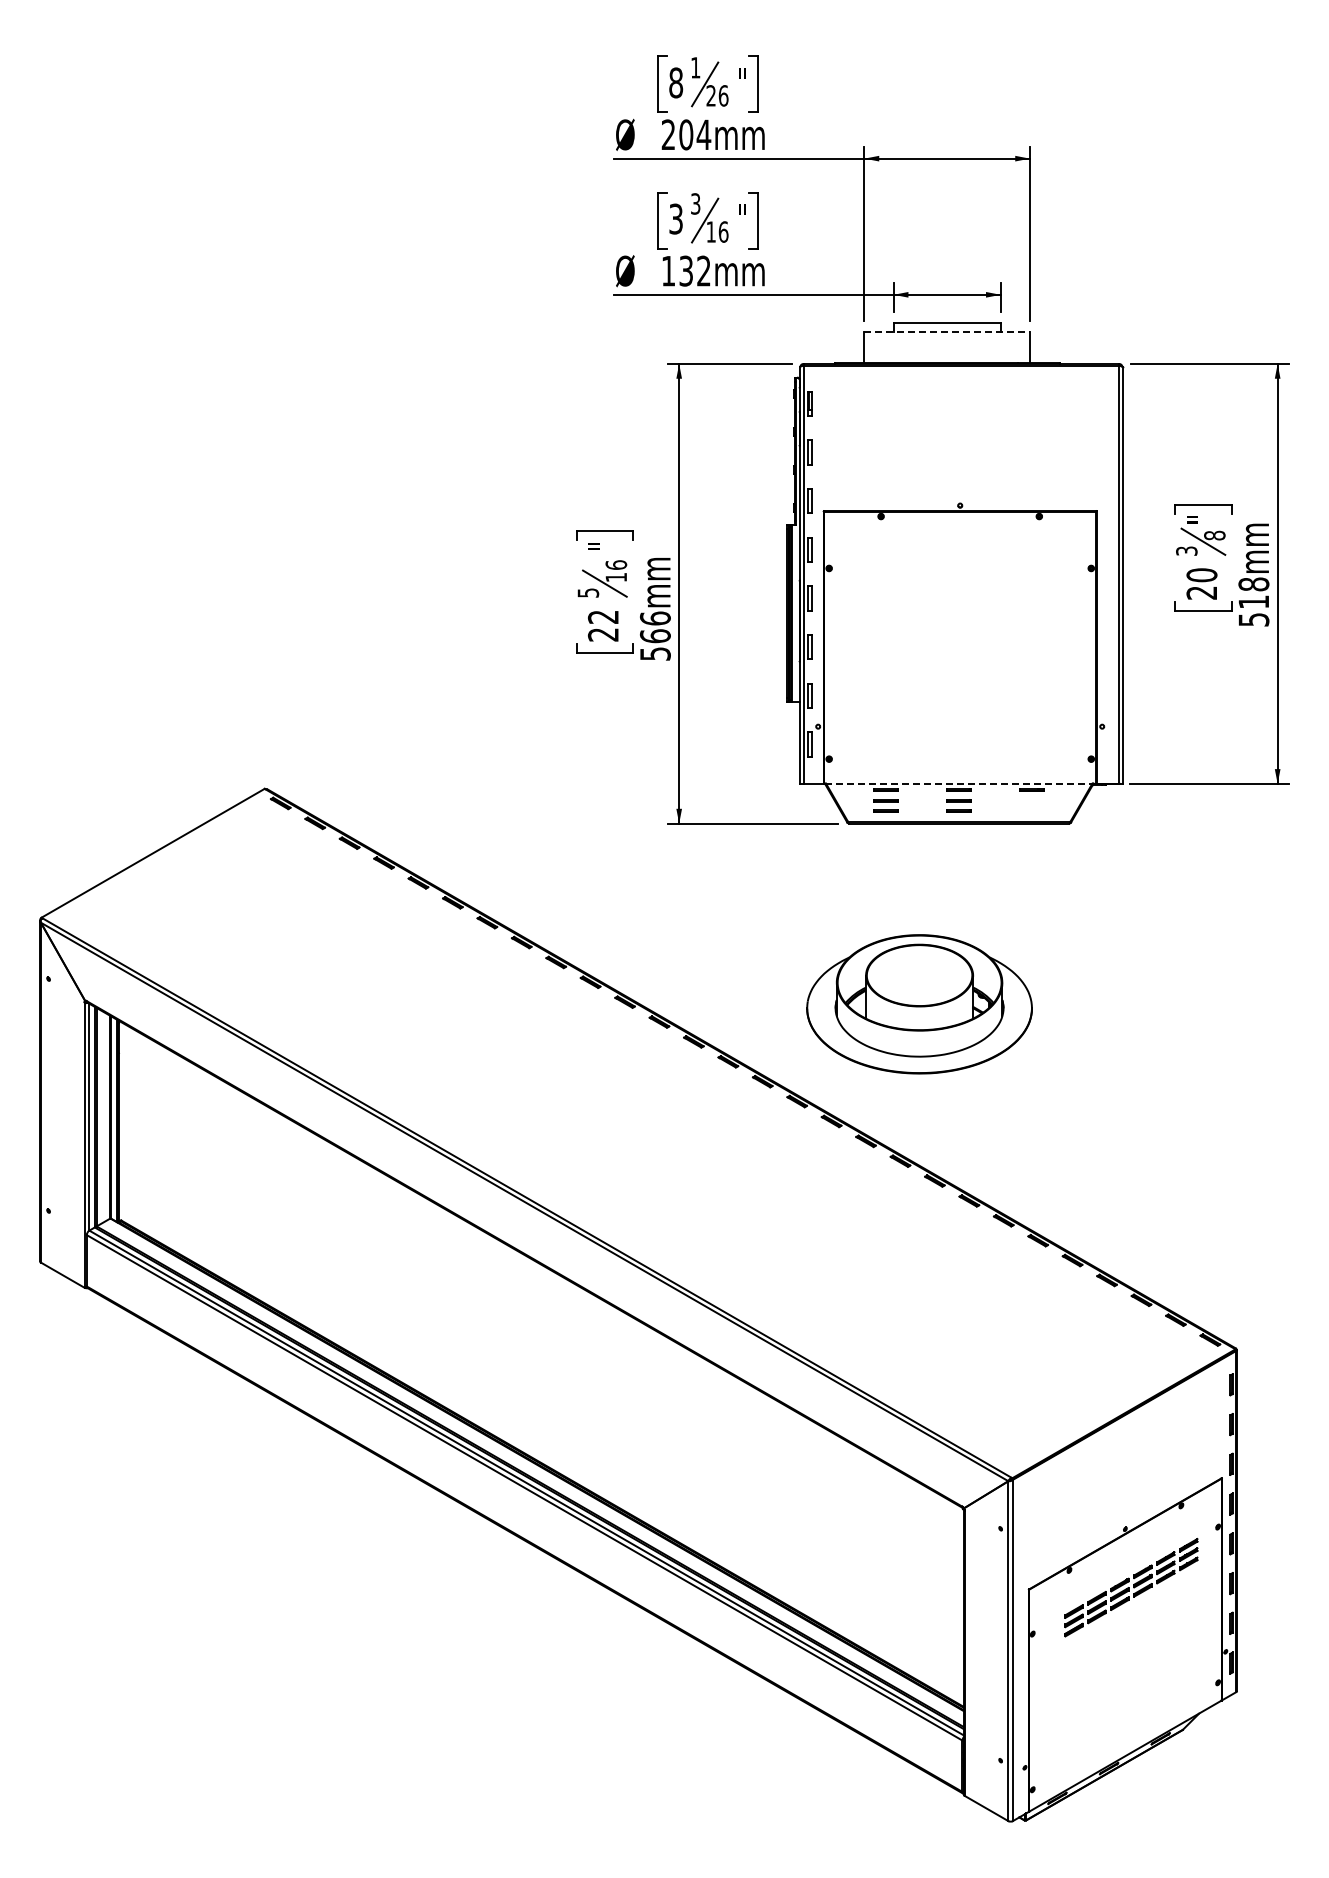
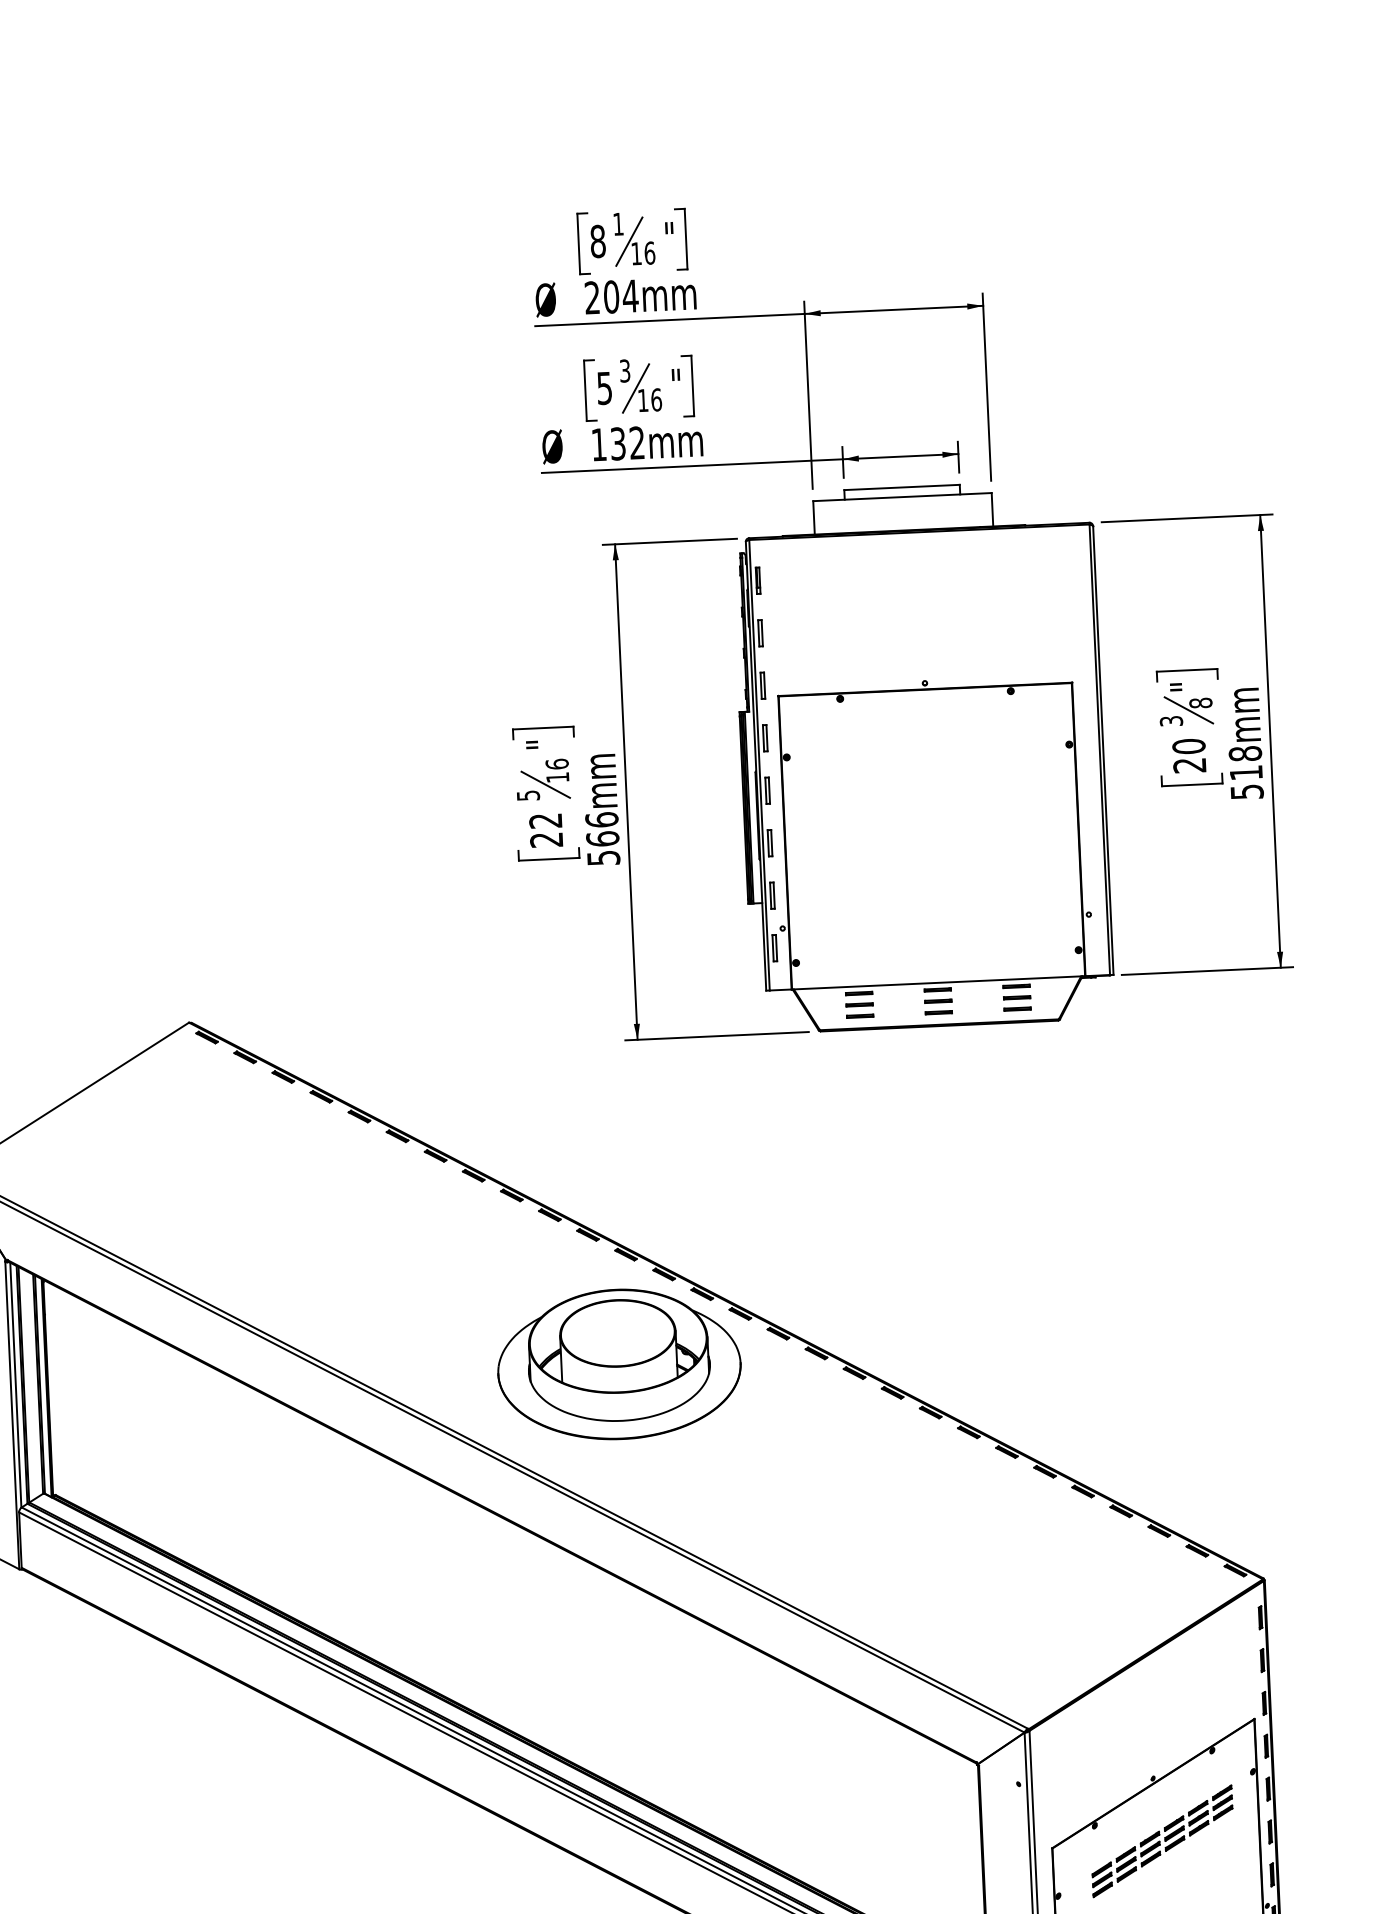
text: (710, 95) -> (635, 253), 26 -> 16
text: (676, 218) -> (605, 387), 3 -> 5
line: (947, 332) -> (902, 497), dashed -> solid
line: (960, 783) -> (938, 982), dashed -> solid
part: (1031, 805) -> (1016, 1003), added
part: (919, 1004) -> (619, 1364), moved

